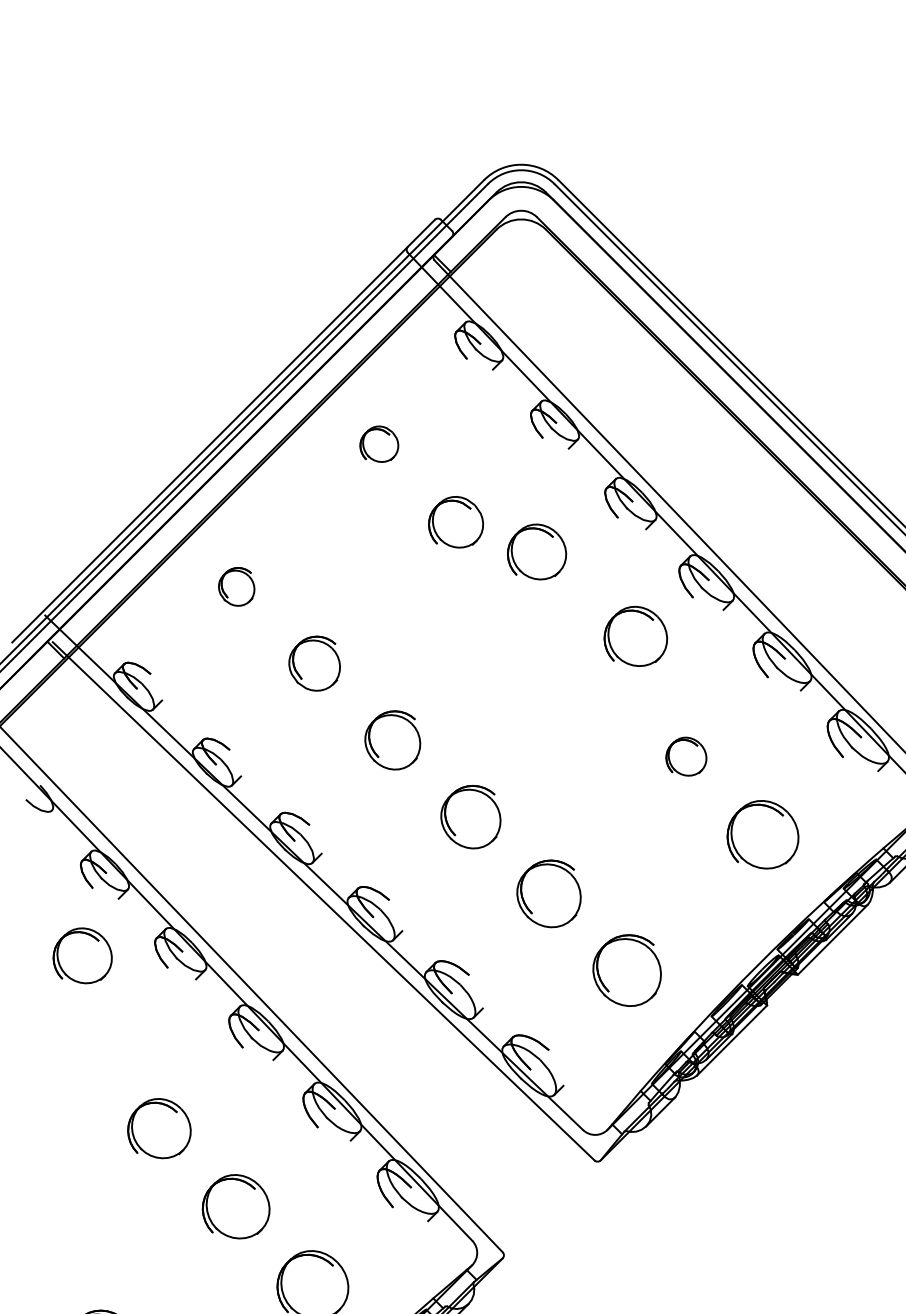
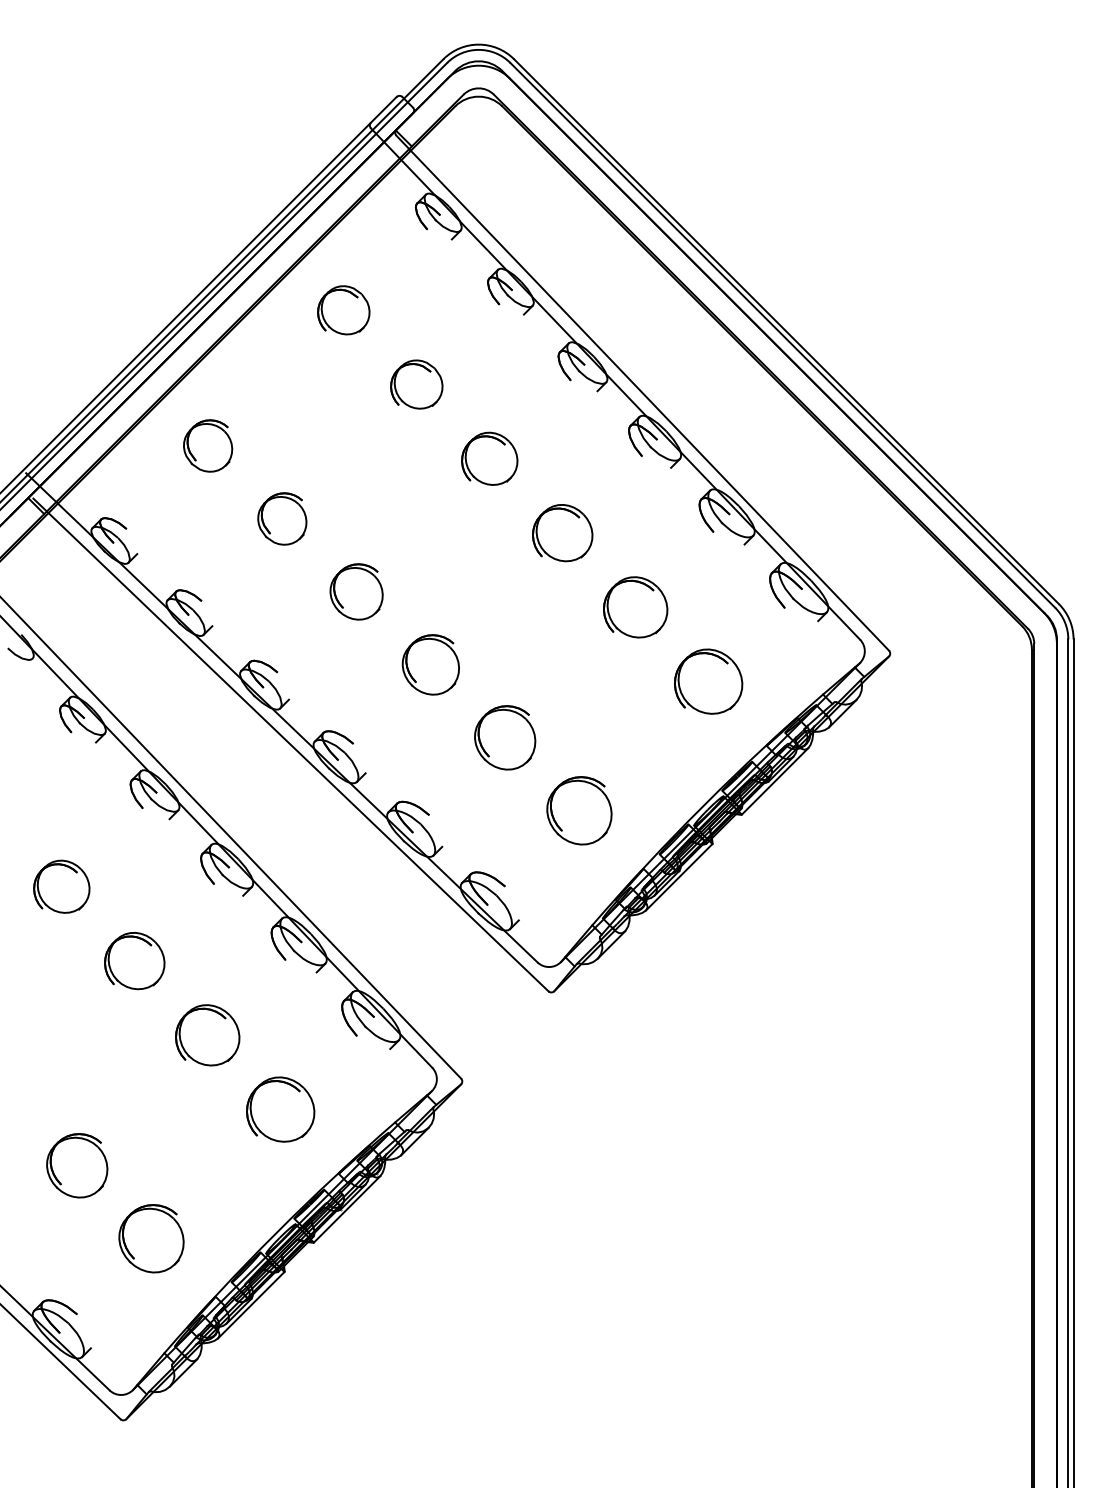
part: (378, 444) -> (343, 310), size x1.43
part: (536, 551) -> (489, 458), moved
part: (237, 586) -> (208, 445), size x1.43
part: (635, 636) -> (562, 533), moved
part: (686, 756) -> (635, 607), size x1.67
part: (82, 955) -> (61, 886), moved

